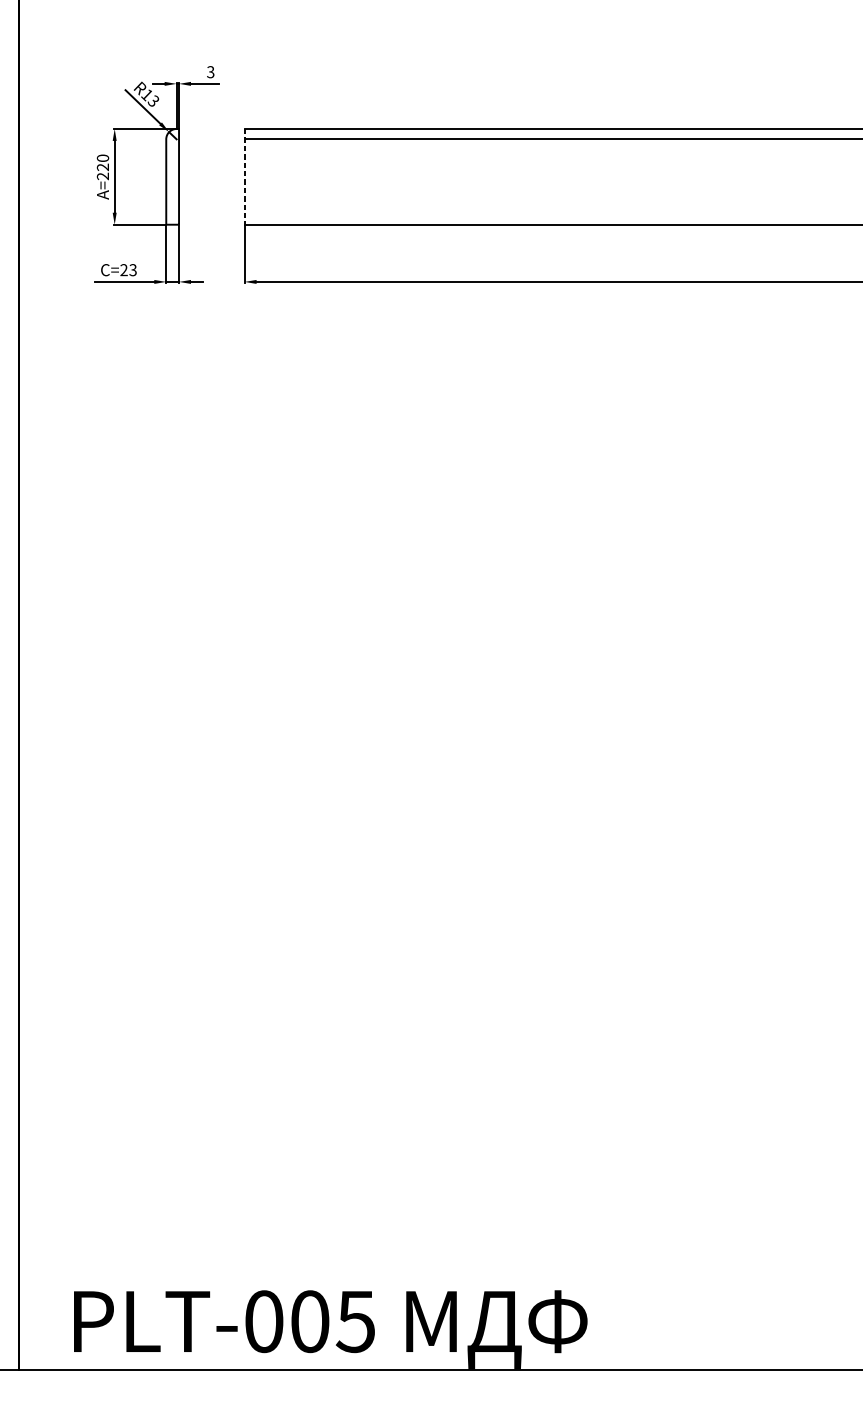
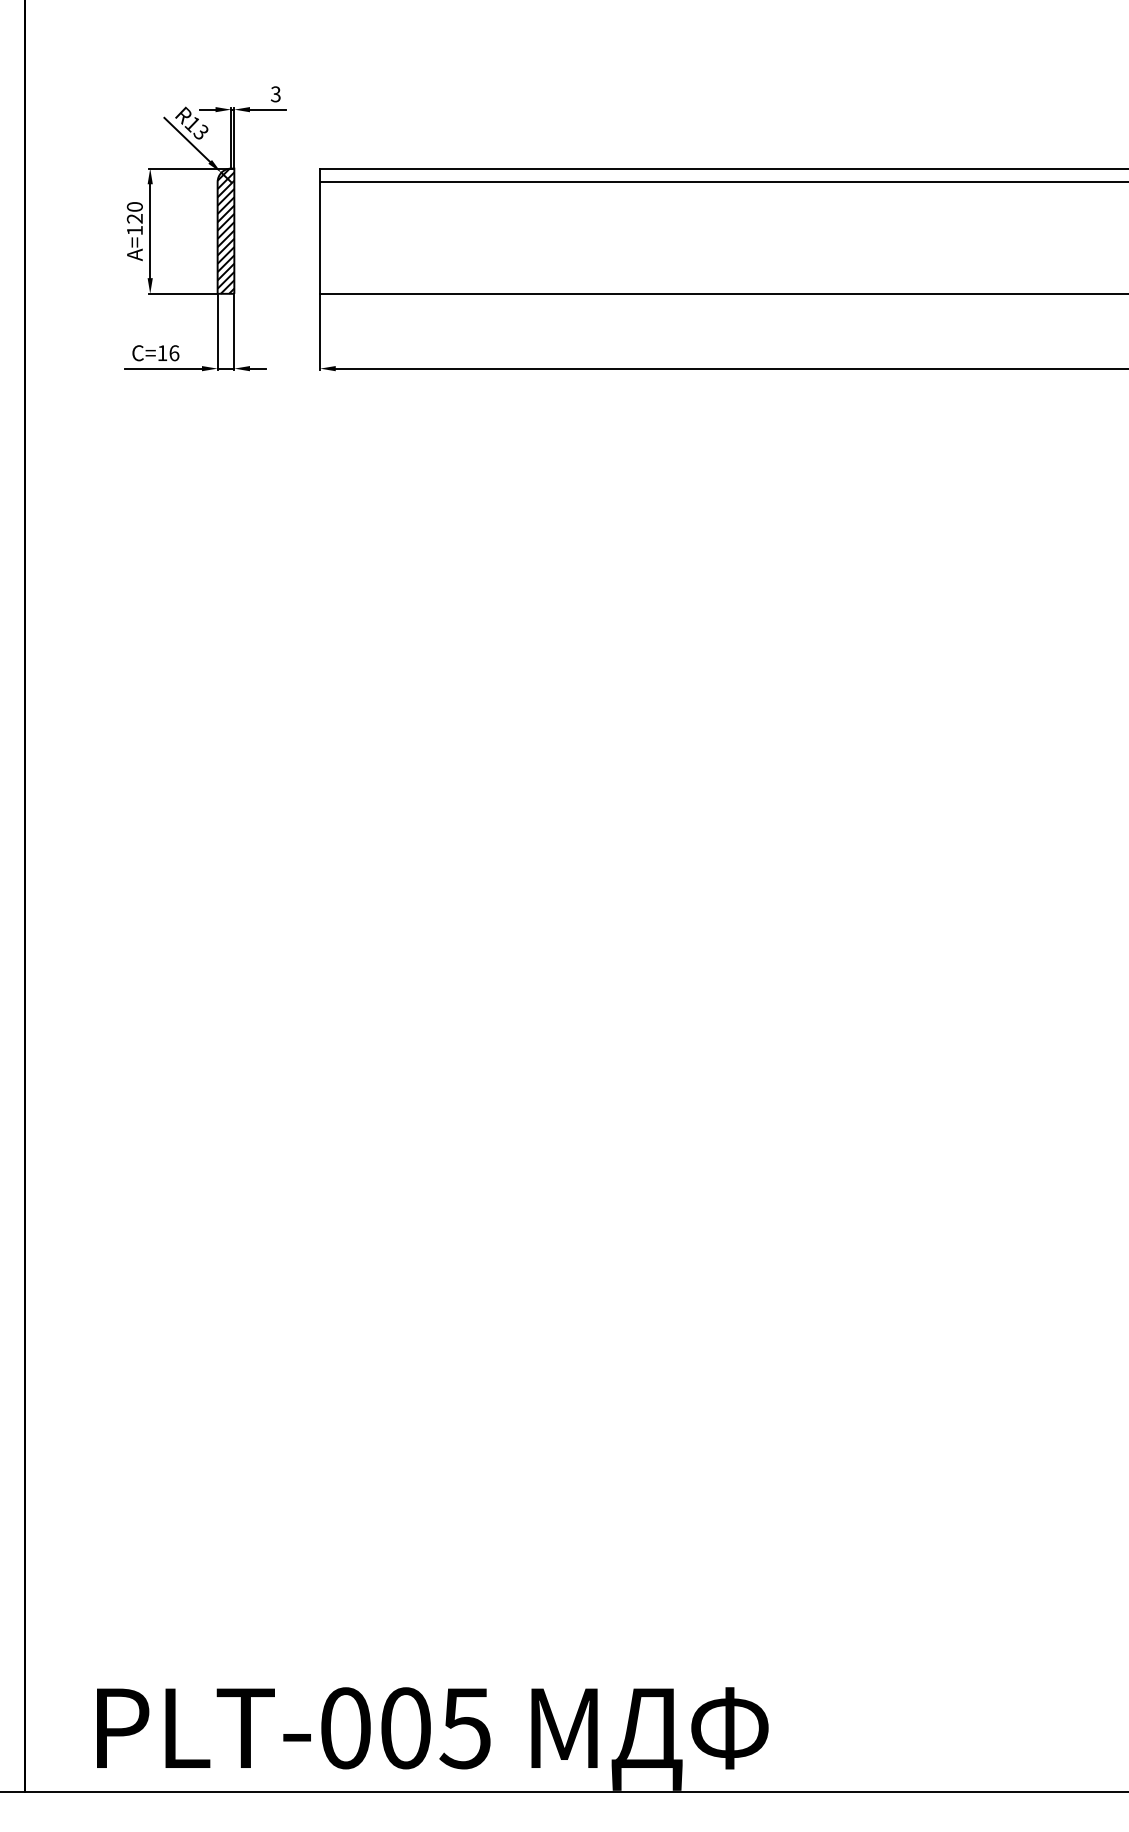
text: (102, 176) -> (134, 230), A=220 -> A=120
hatch: (172, 176) -> (225, 230), added
line: (244, 177) -> (320, 231), dashed -> solid
text: (128, 270) -> (168, 353), C=23 -> C=16

